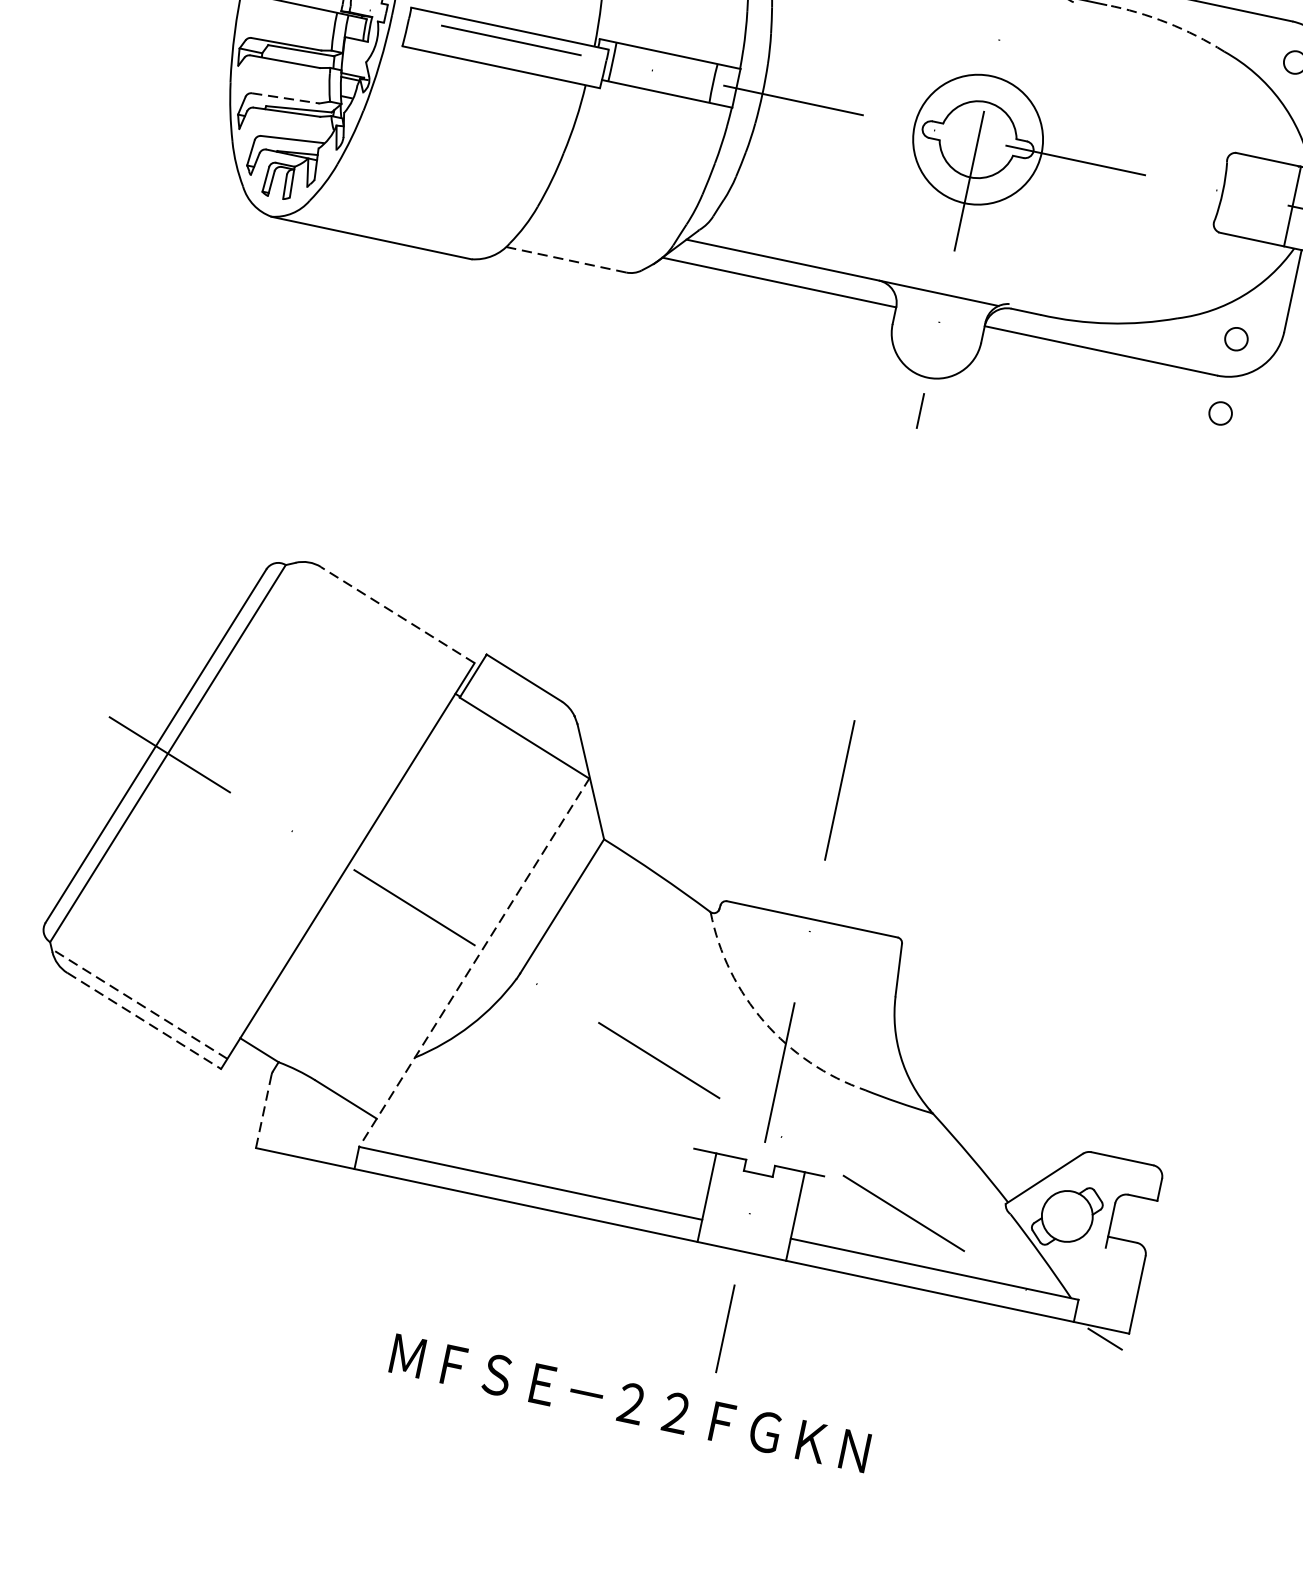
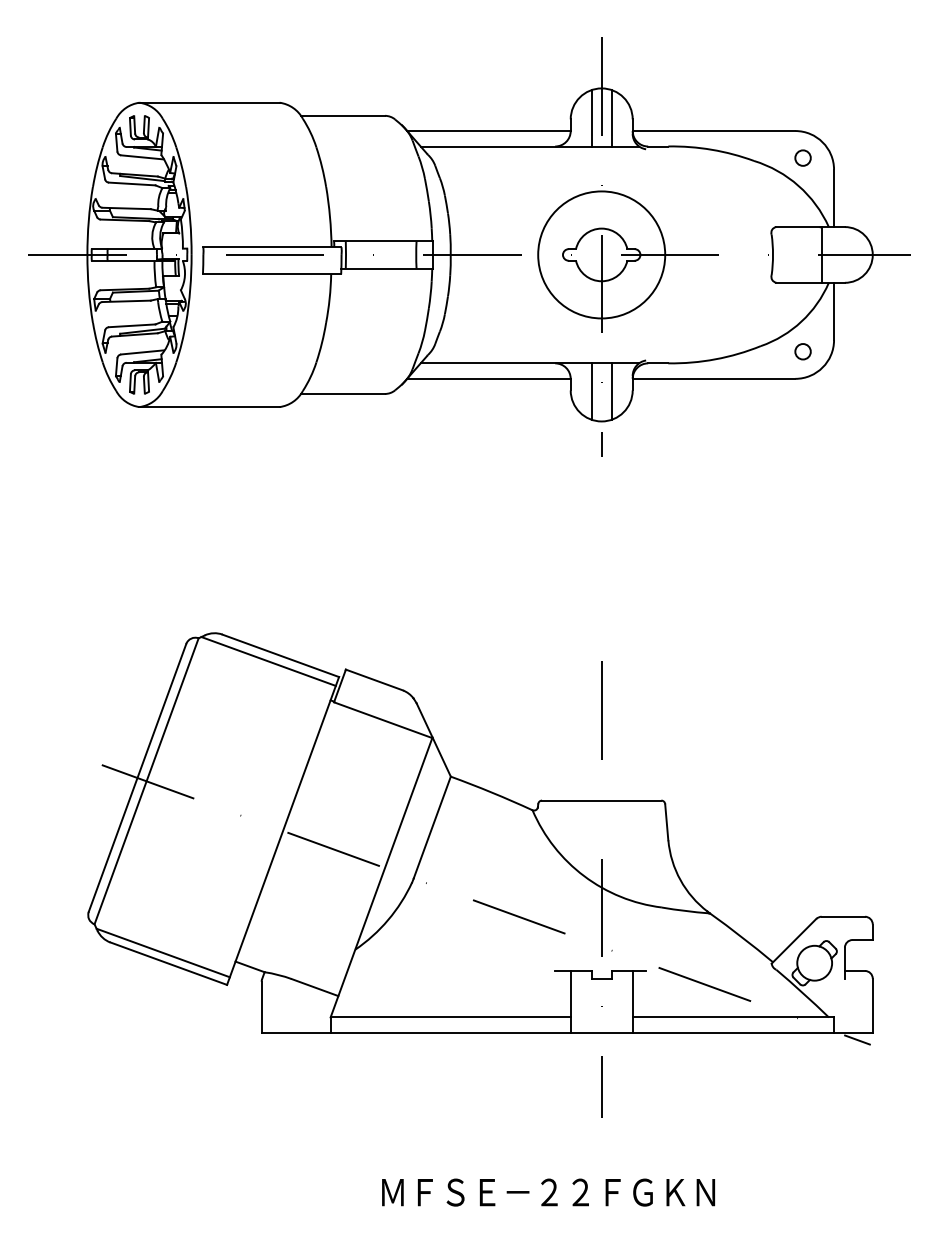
arc: (1167, 22) -> (711, 149), dashed -> solid
line: (286, 98) -> (132, 325), dashed -> solid
circle: (977, 139) -> (601, 254), size x1.43
line: (567, 259) -> (343, 393), dashed -> solid
line: (922, 331) -> (591, 391), added
line: (950, 337) -> (611, 391), added
circle: (1219, 412) -> (802, 403), removed
line: (397, 614) -> (280, 655), dashed -> solid
line: (378, 619) -> (268, 661), added
line: (474, 962) -> (381, 877), dashed -> solid
line: (139, 1004) -> (163, 953), dashed -> solid
line: (145, 1020) -> (169, 963), dashed -> solid
arc: (764, 1022) -> (584, 876), dashed -> solid
line: (263, 1111) -> (261, 1007), dashed -> solid
text: (630, 1403) -> (548, 1192), moved

